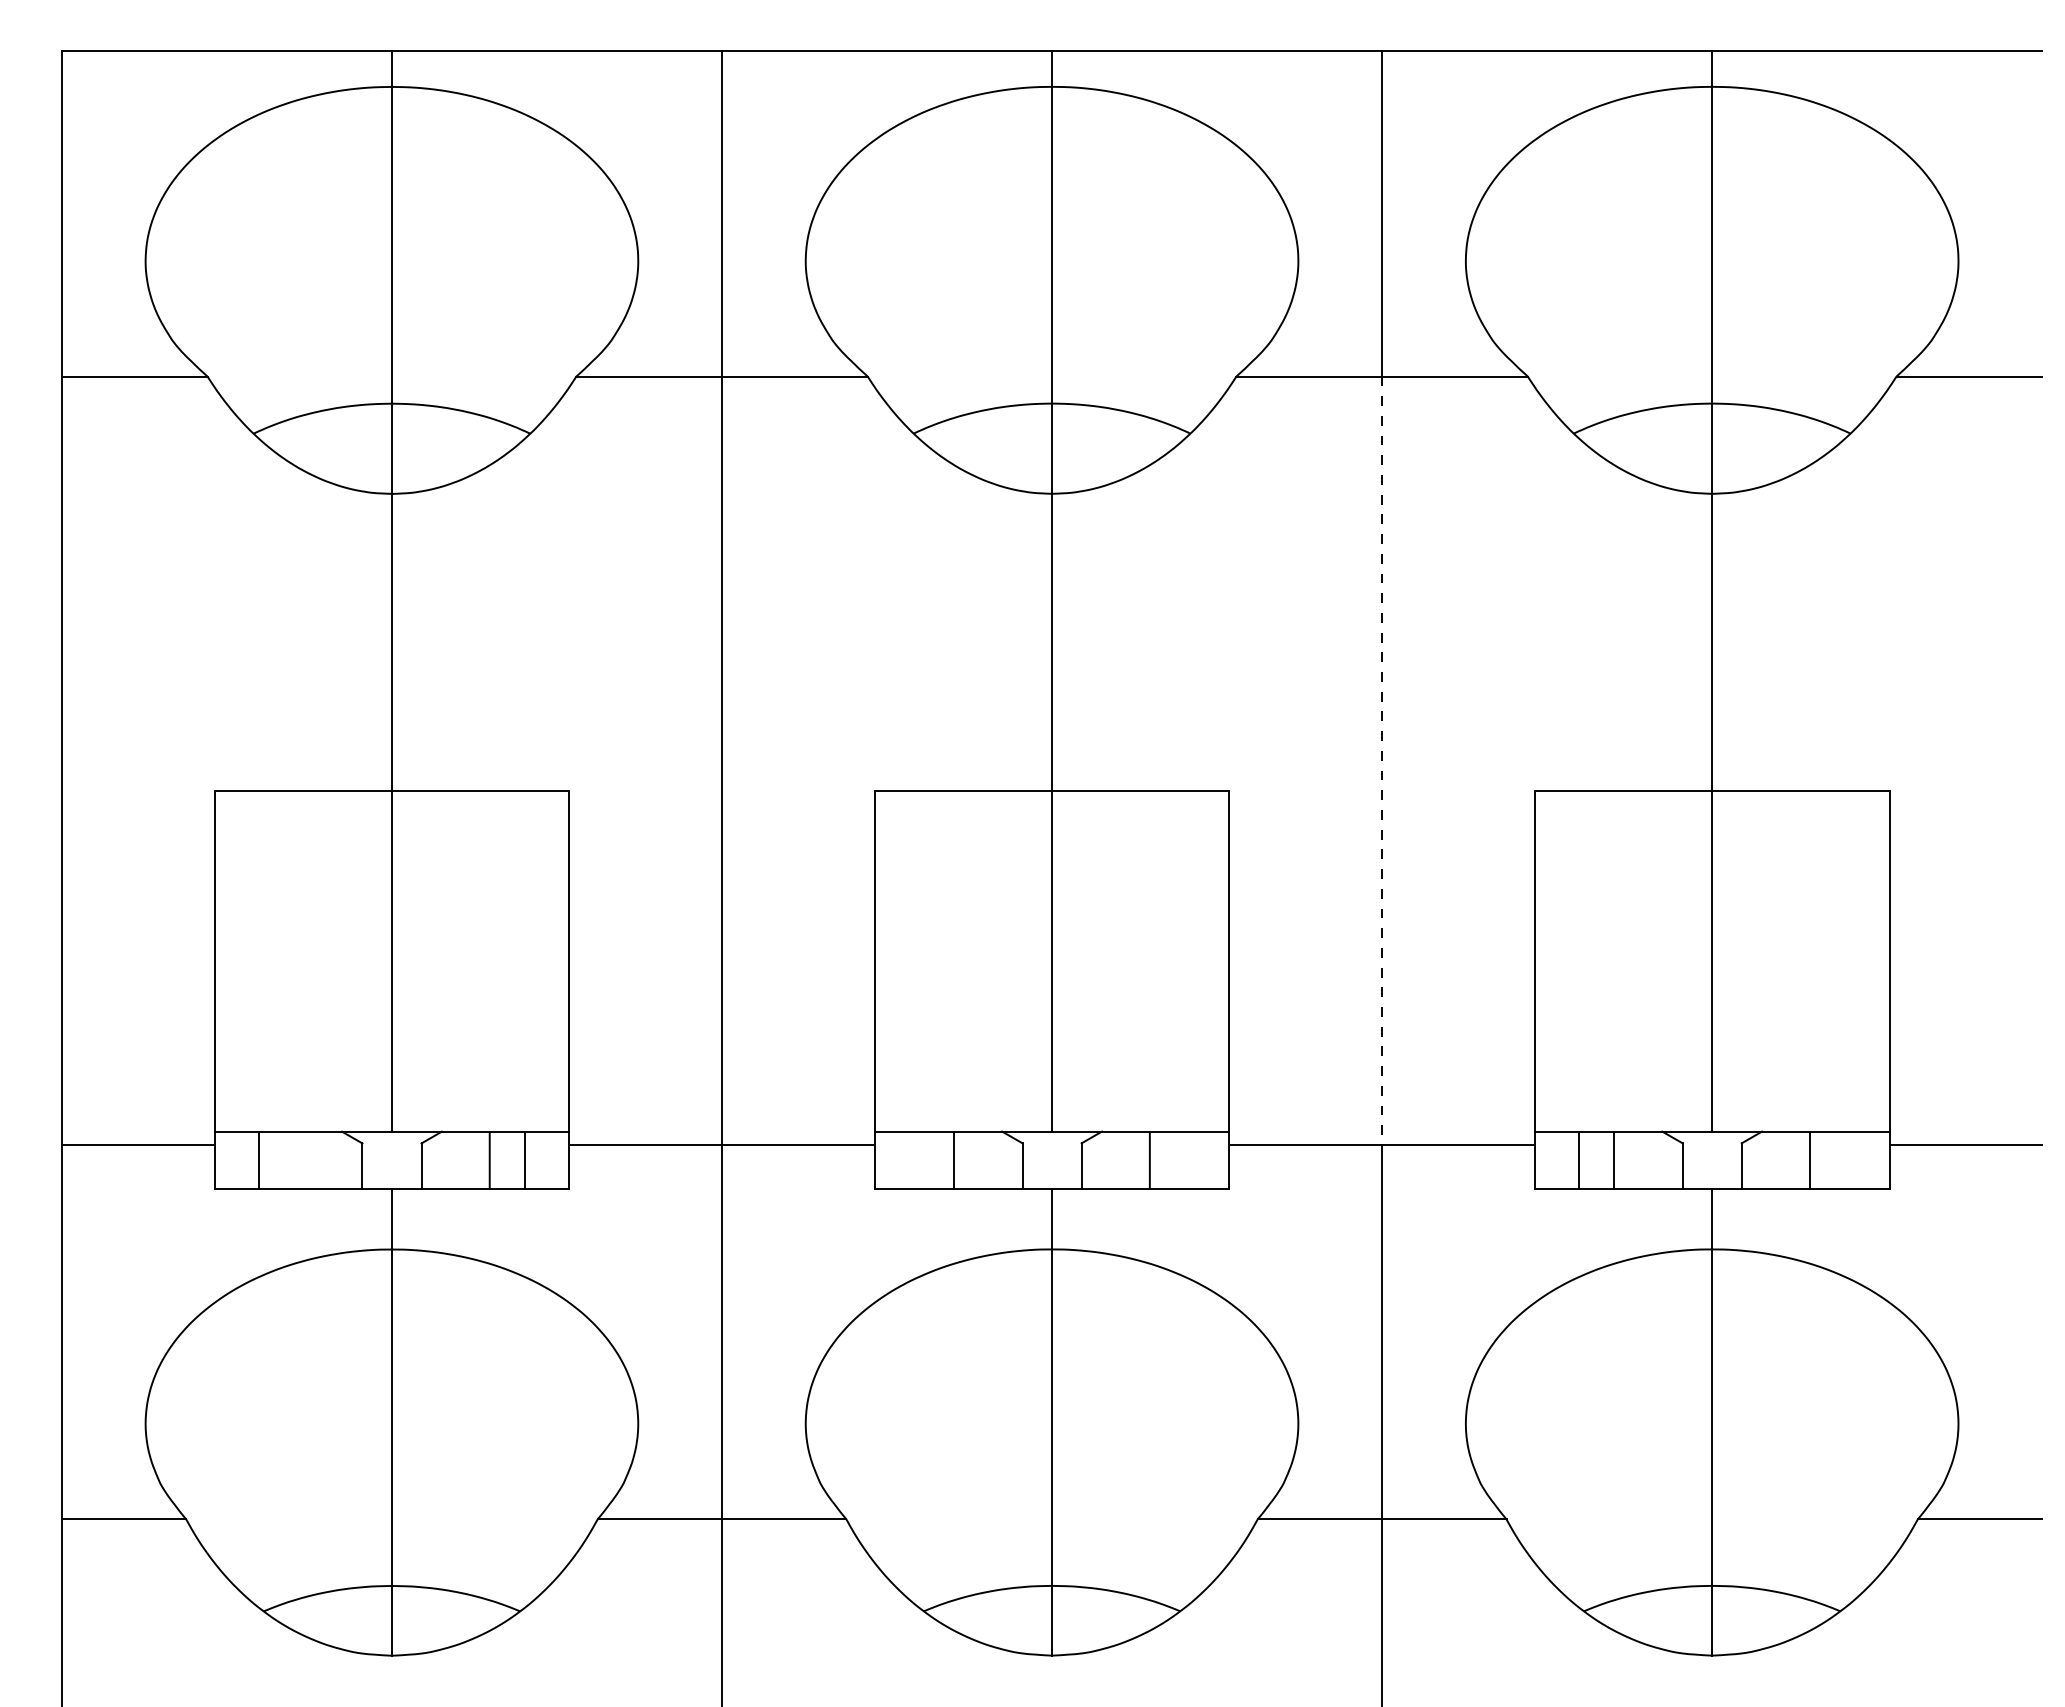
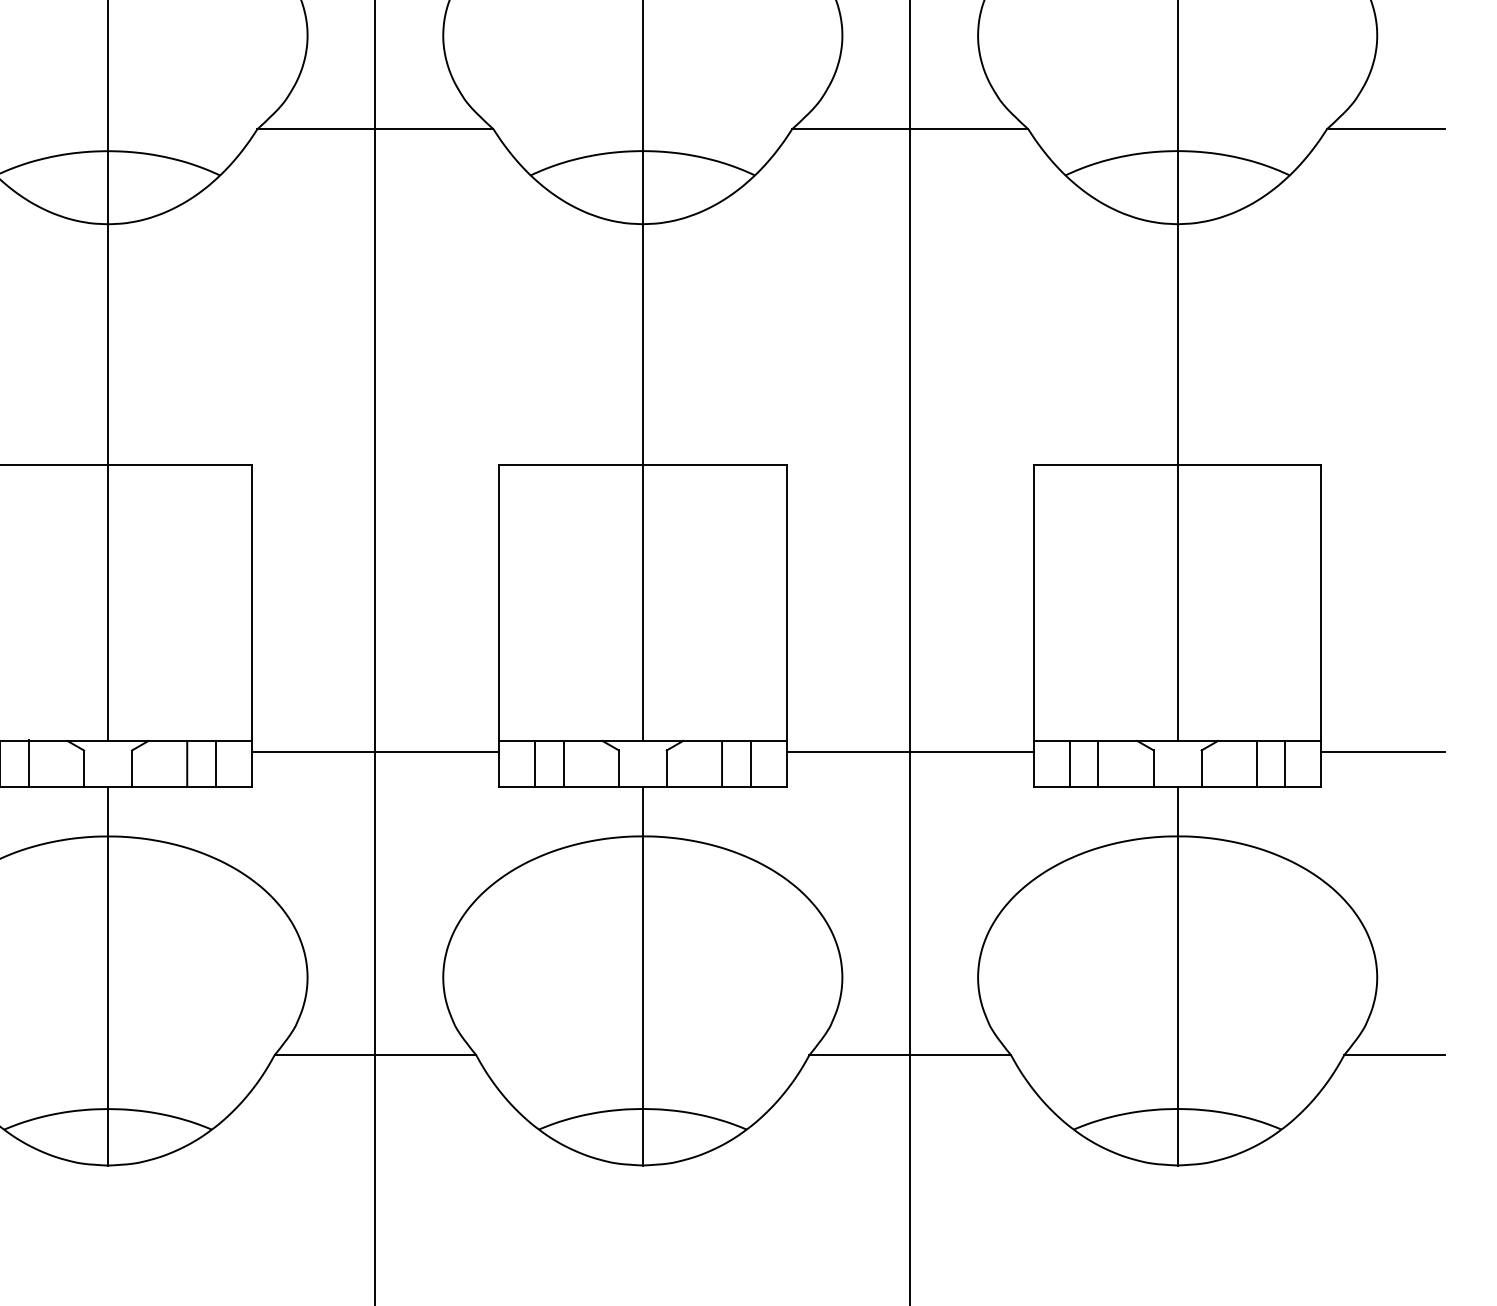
line: (1382, 761) -> (910, 441), dashed -> solid
line: (294, 1159) -> (29, 763), added
line: (919, 1159) -> (535, 763), added
line: (1185, 1159) -> (750, 763), added
line: (1845, 1159) -> (1285, 763), added

